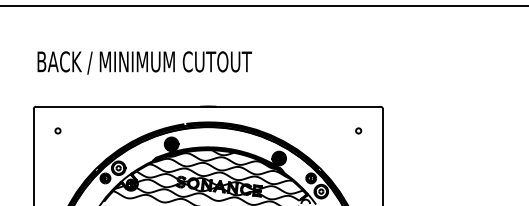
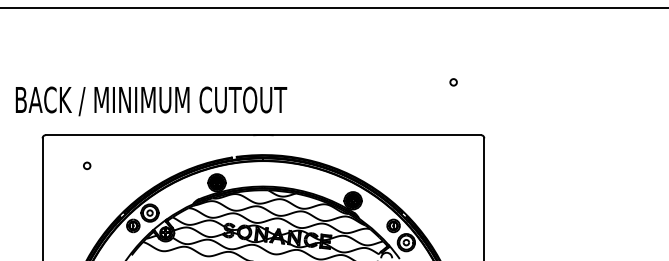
text: (144, 62) -> (151, 100), moved
circle: (57, 130) -> (86, 165), moved
circle: (358, 130) -> (453, 81), moved

